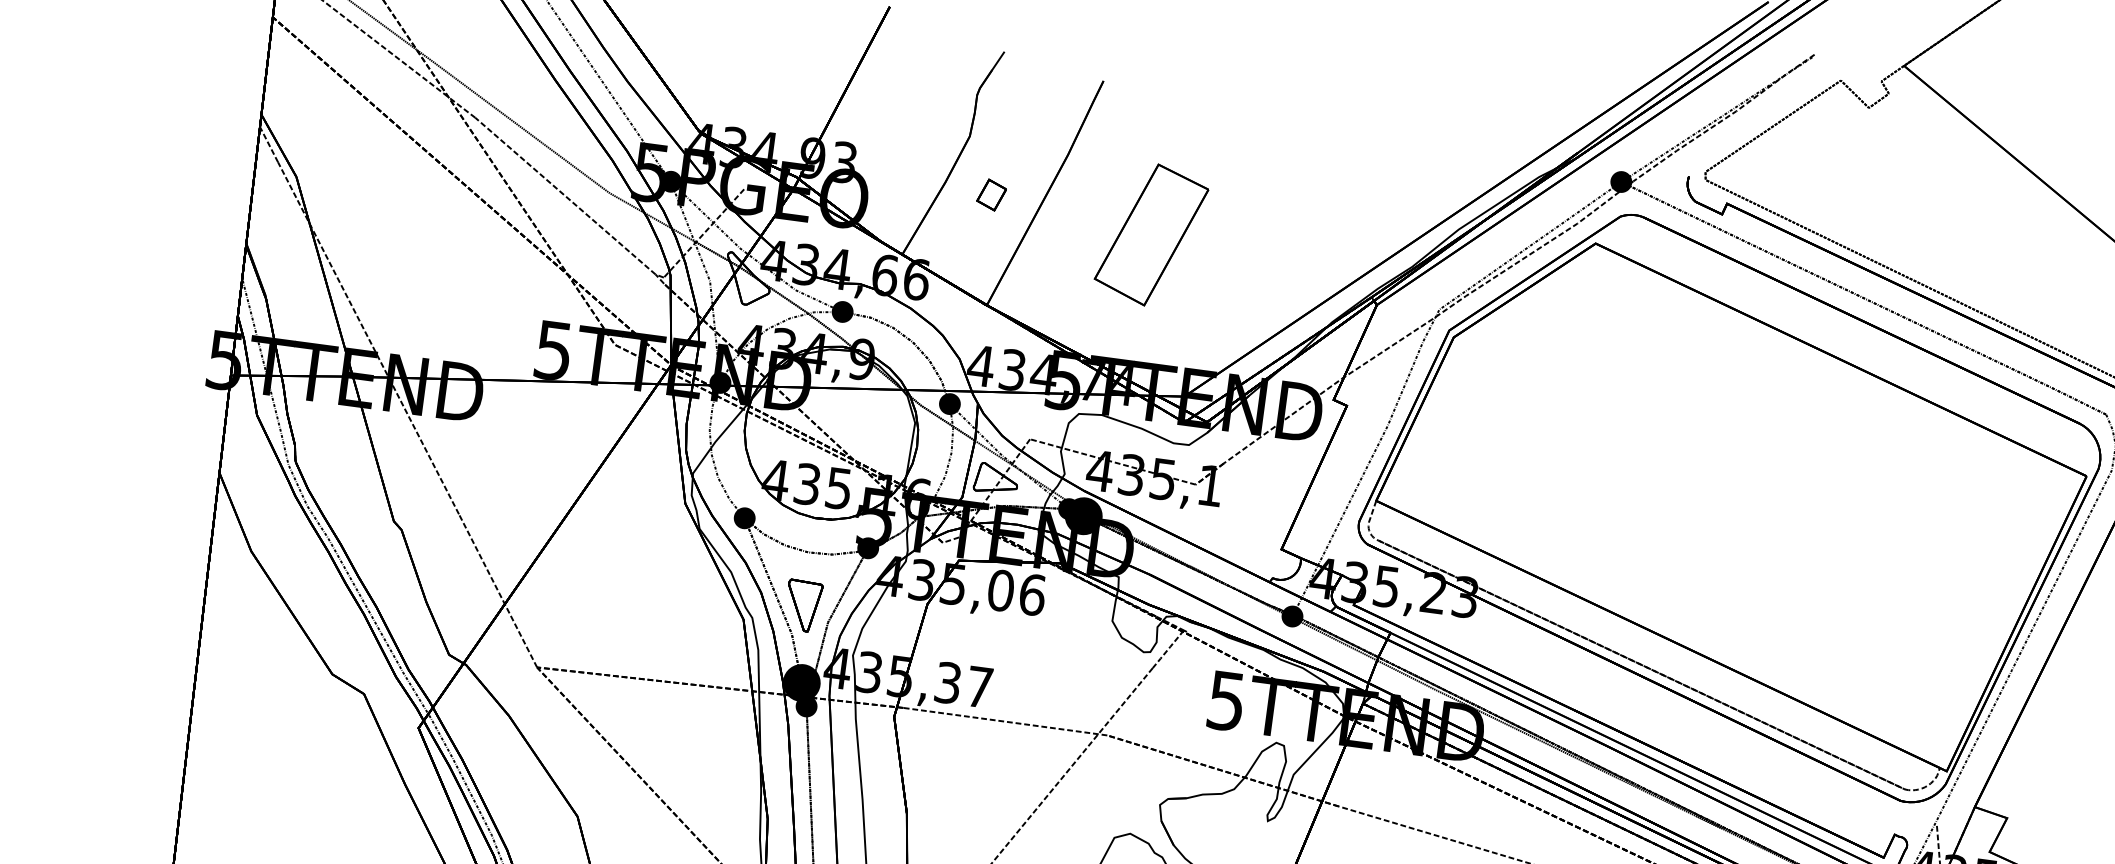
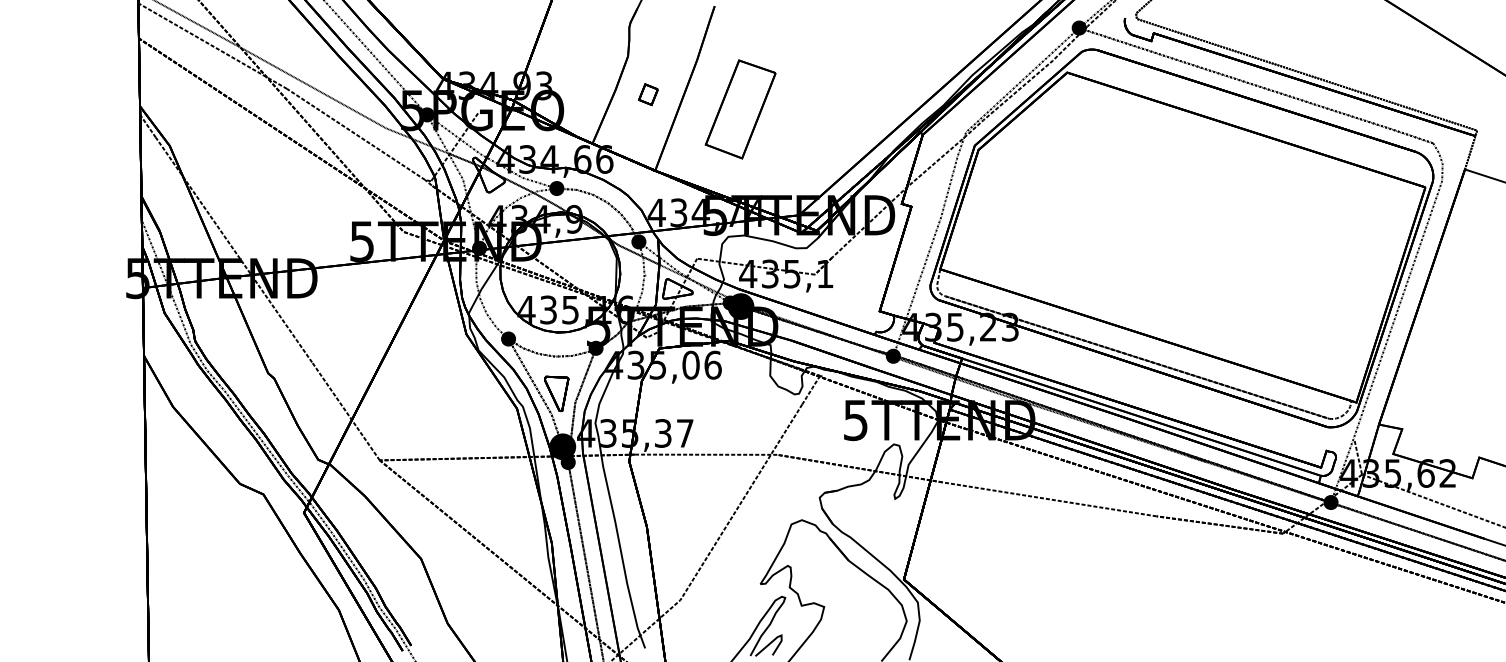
part: (1151, 235) -> (740, 109), moved

